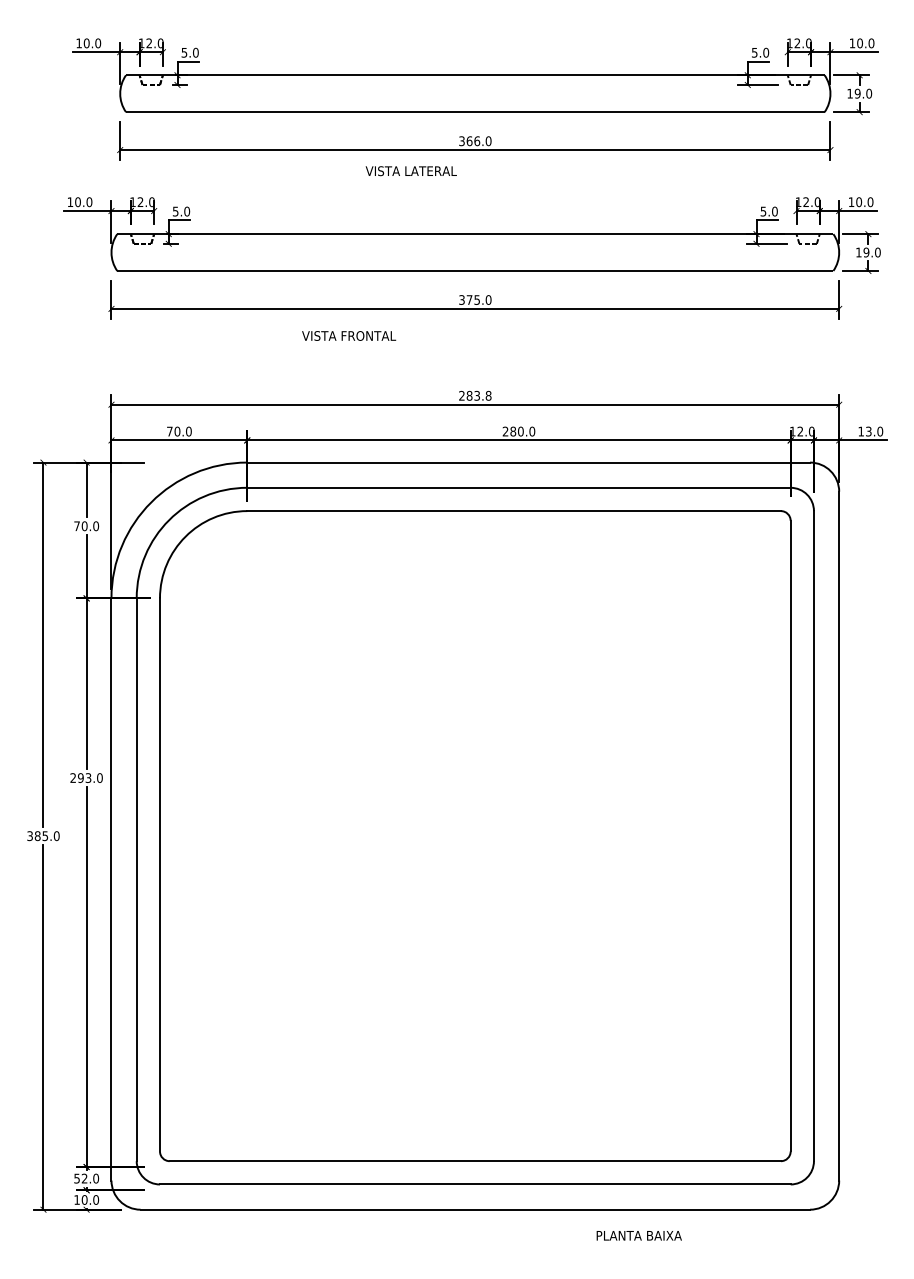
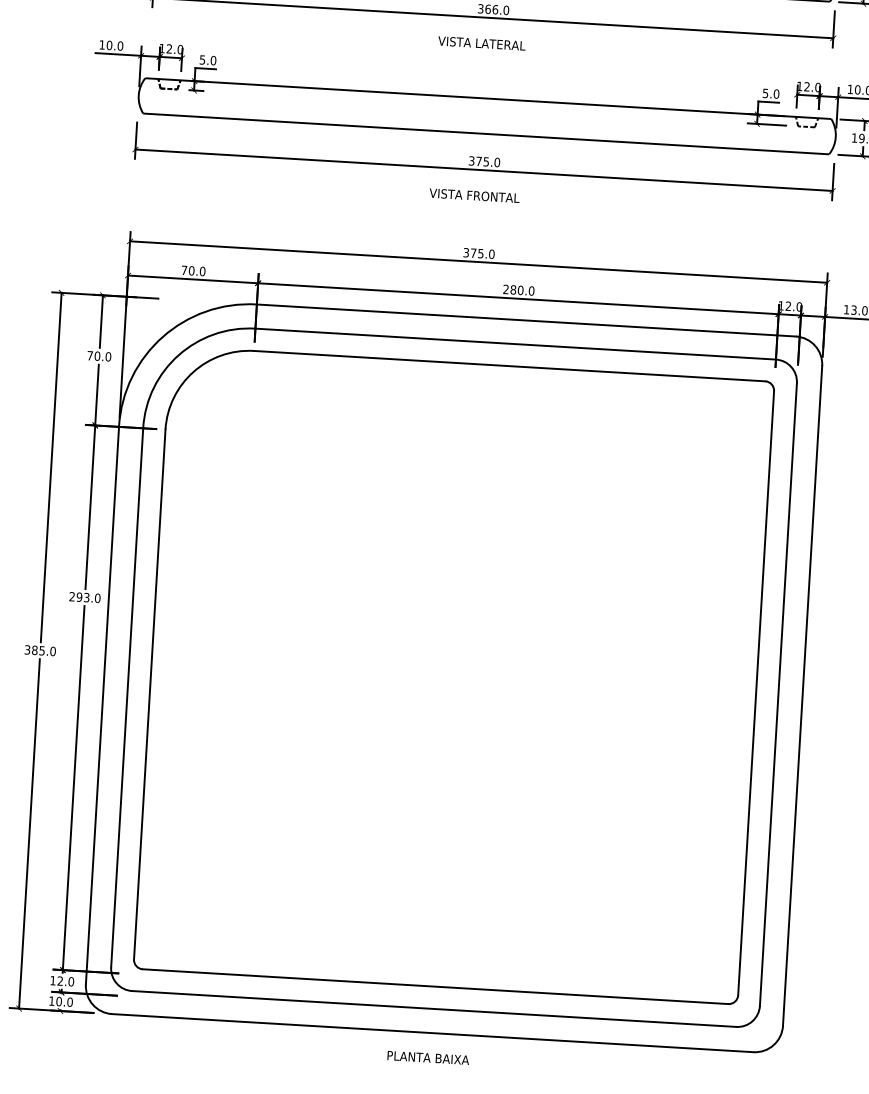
text: (410, 171) -> (481, 43), moved
text: (349, 335) -> (475, 195), moved
text: (475, 395) -> (479, 253), 283.8 -> 375.0
text: (76, 1178) -> (52, 980), 52.0 -> 12.0
text: (638, 1235) -> (427, 1057), moved

